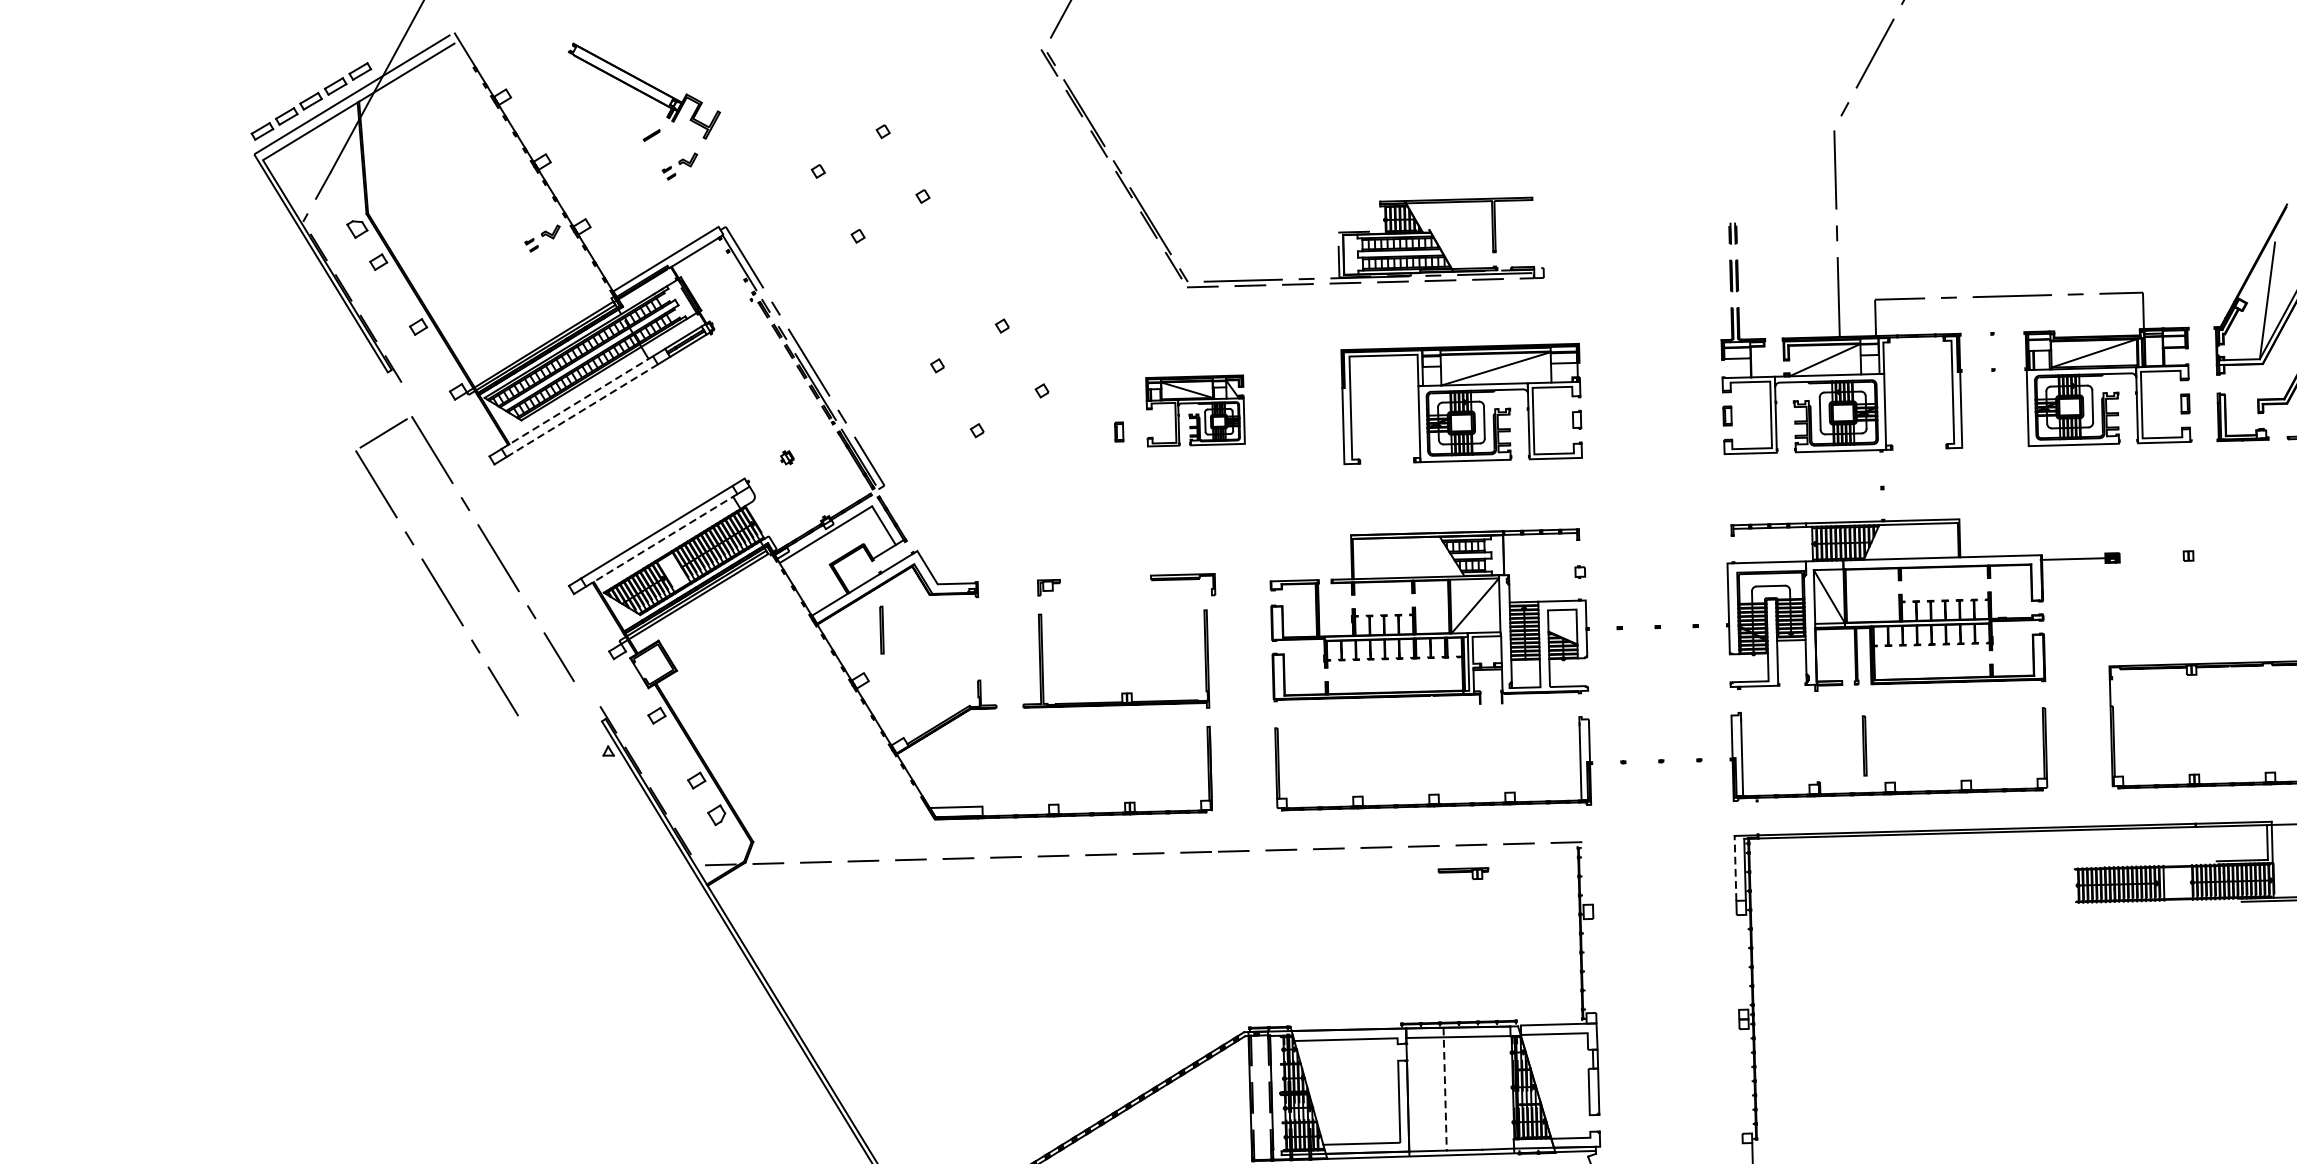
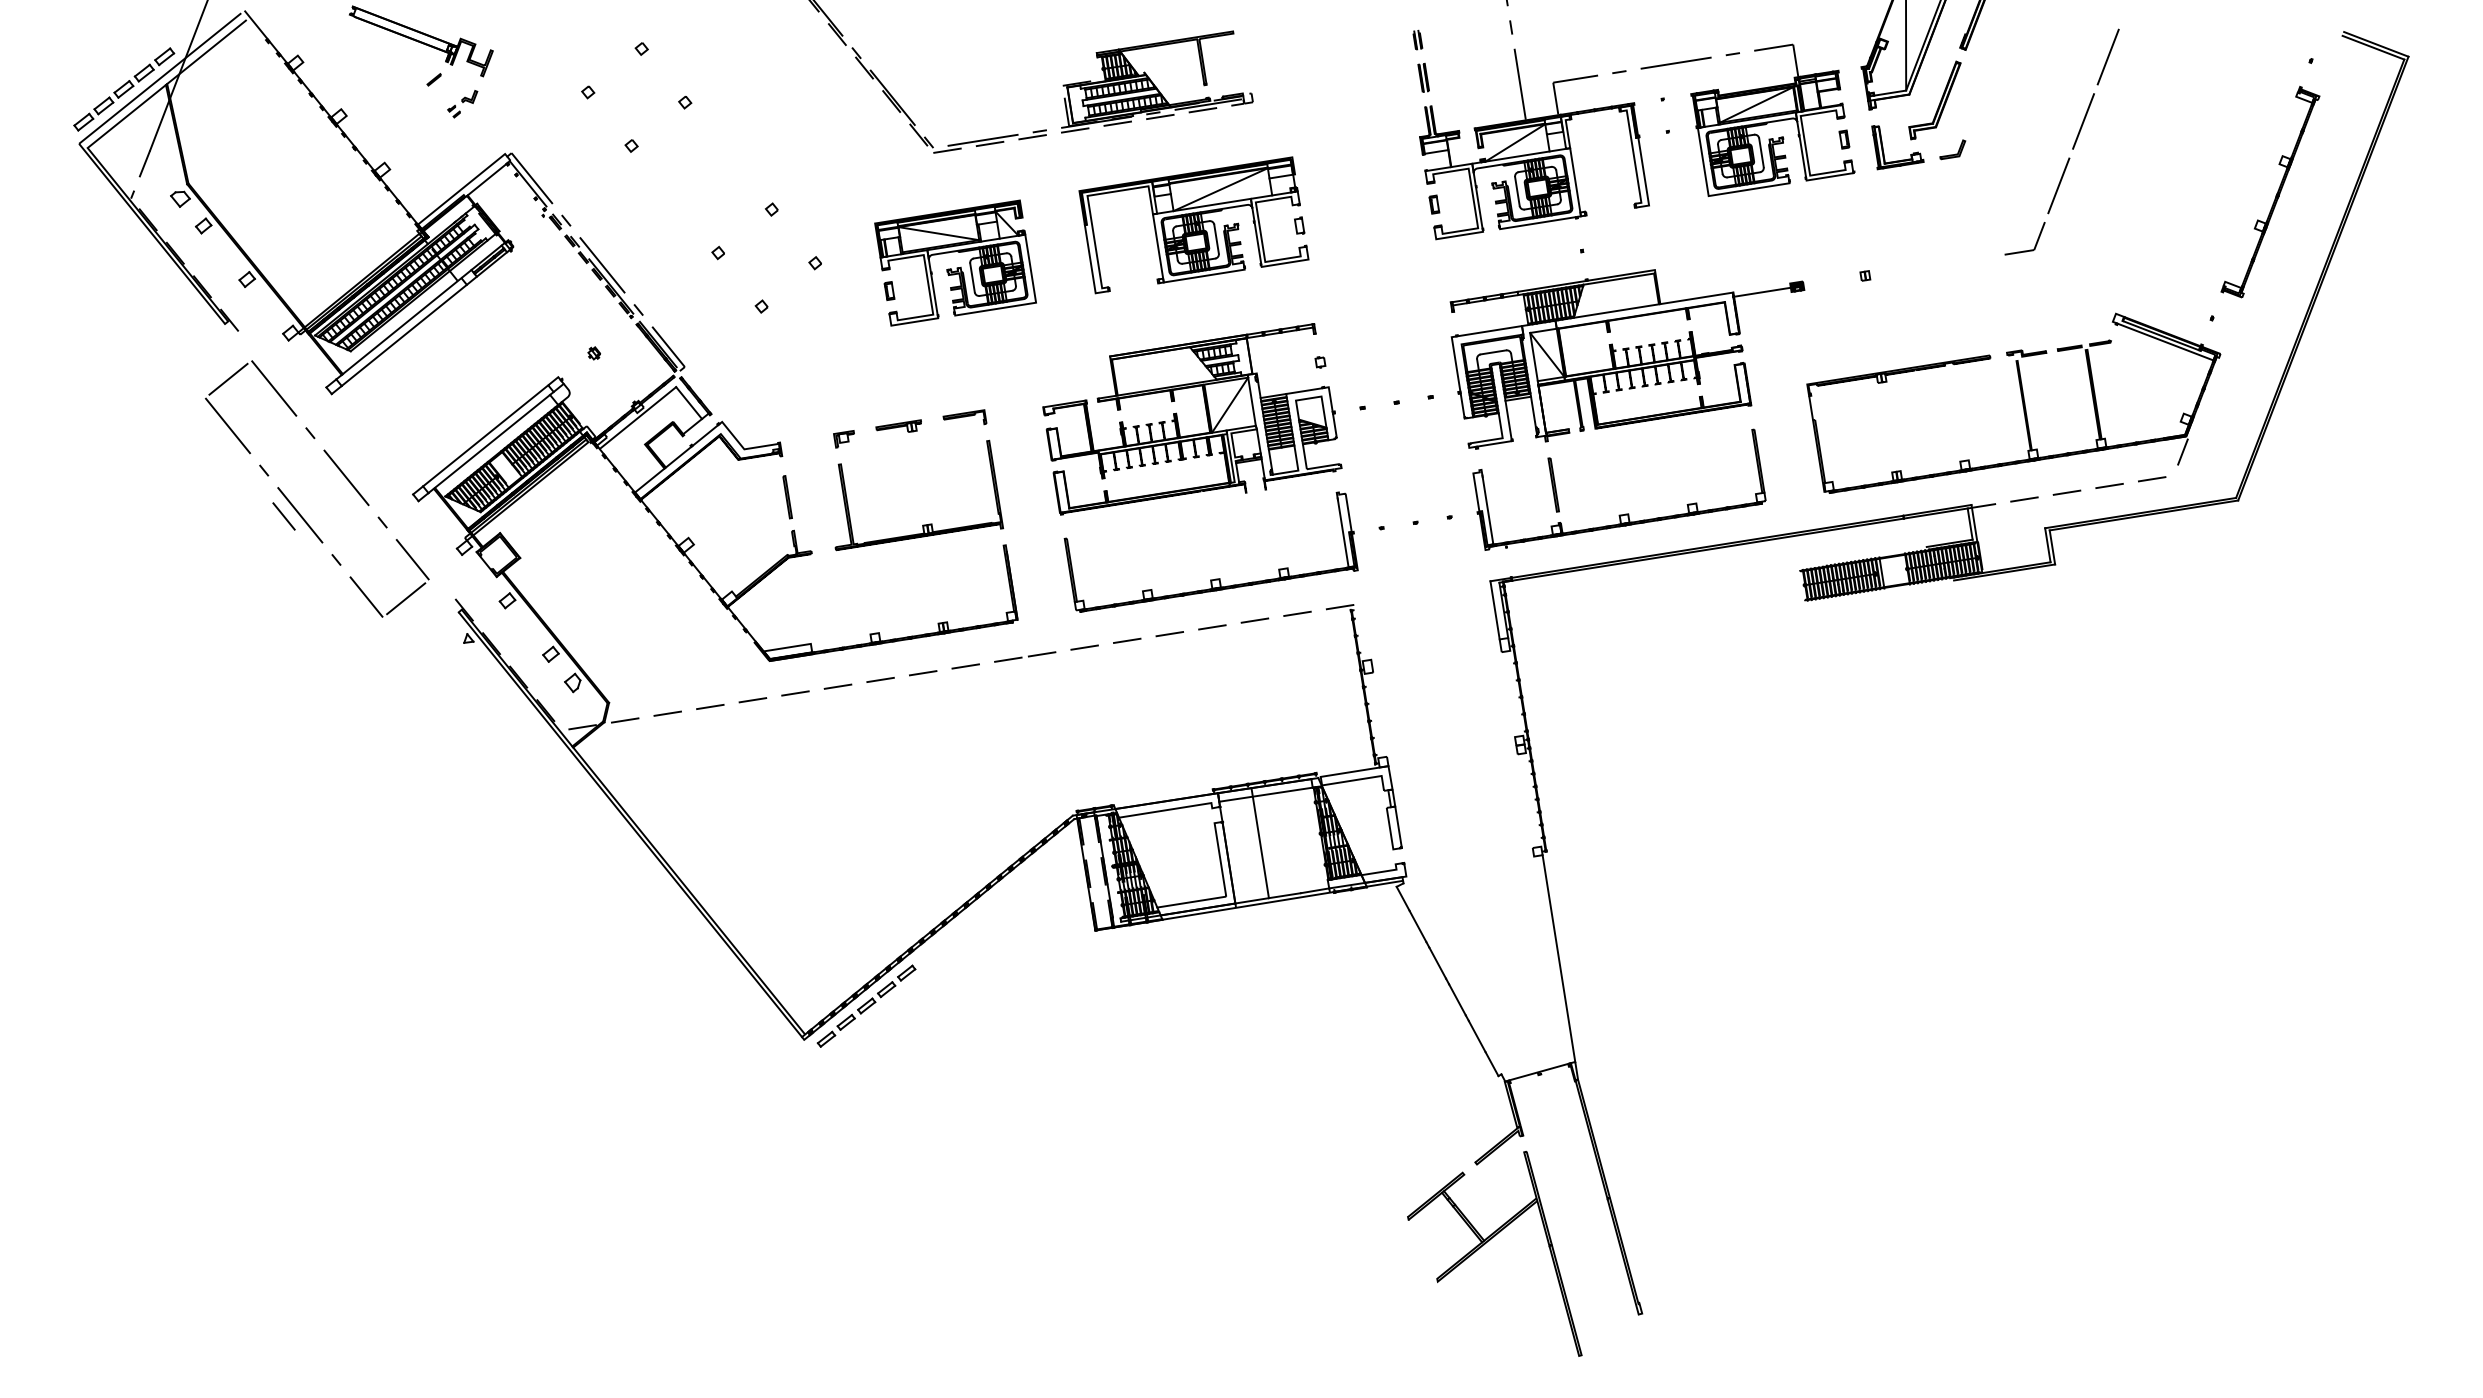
part: (541, 238) -> (347, 185), removed
line: (578, 402) -> (399, 328), dashed -> solid
line: (582, 410) -> (404, 335), dashed -> solid
part: (1195, 410) -> (955, 262), size x1.67
line: (661, 540) -> (490, 442), dashed -> solid
part: (1183, 581) -> (964, 417), size x0.71
line: (424, 591) -> (283, 516), added
part: (881, 630) -> (787, 497), moved
line: (545, 698) -> (405, 598), added
part: (1864, 745) -> (1553, 484), moved
line: (1736, 867) -> (1495, 609), dashed -> solid
part: (1463, 870) -> (898, 425), moved
line: (1445, 1089) -> (1260, 843), dashed -> solid

